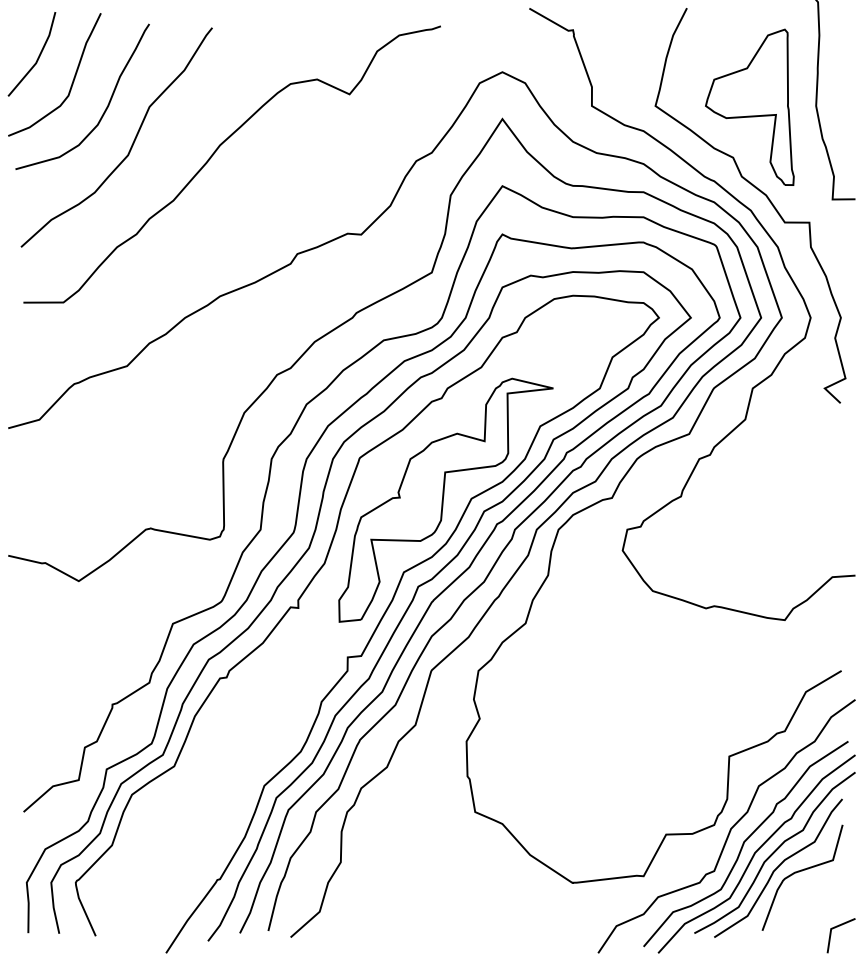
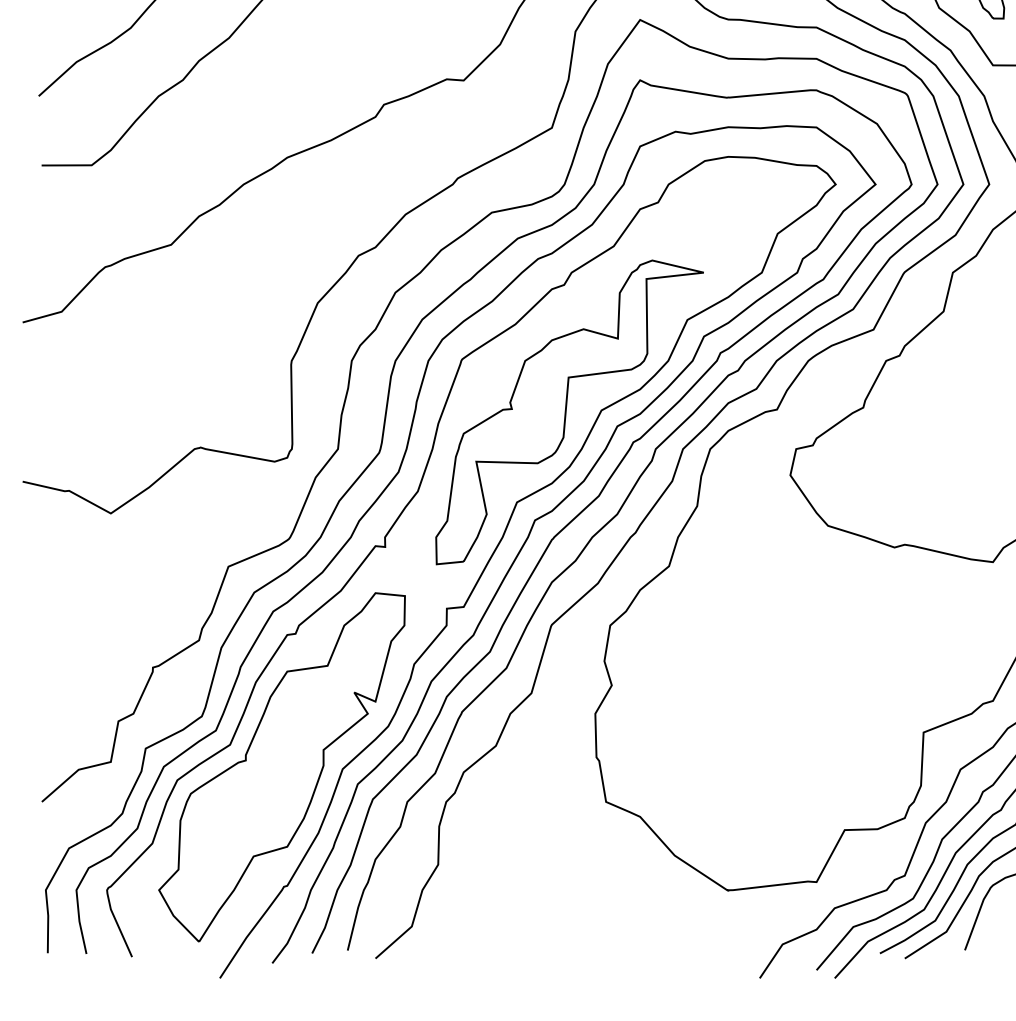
part: (215, 784) -> (281, 767), added

